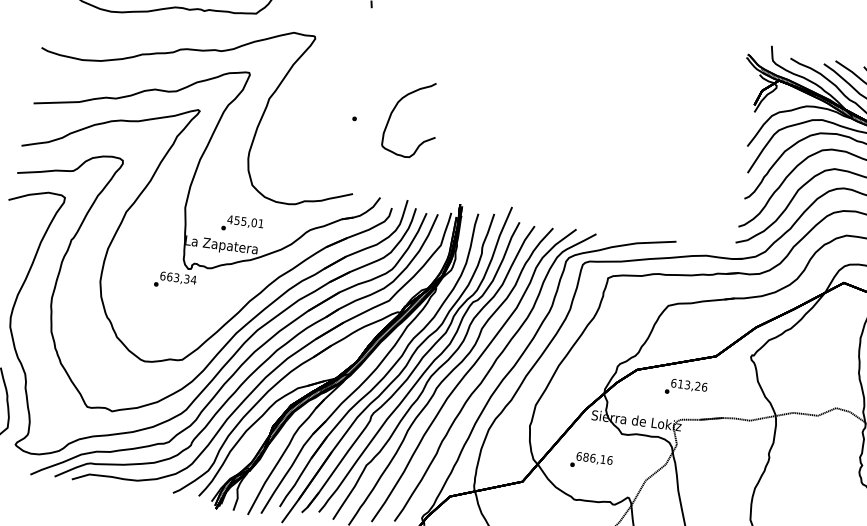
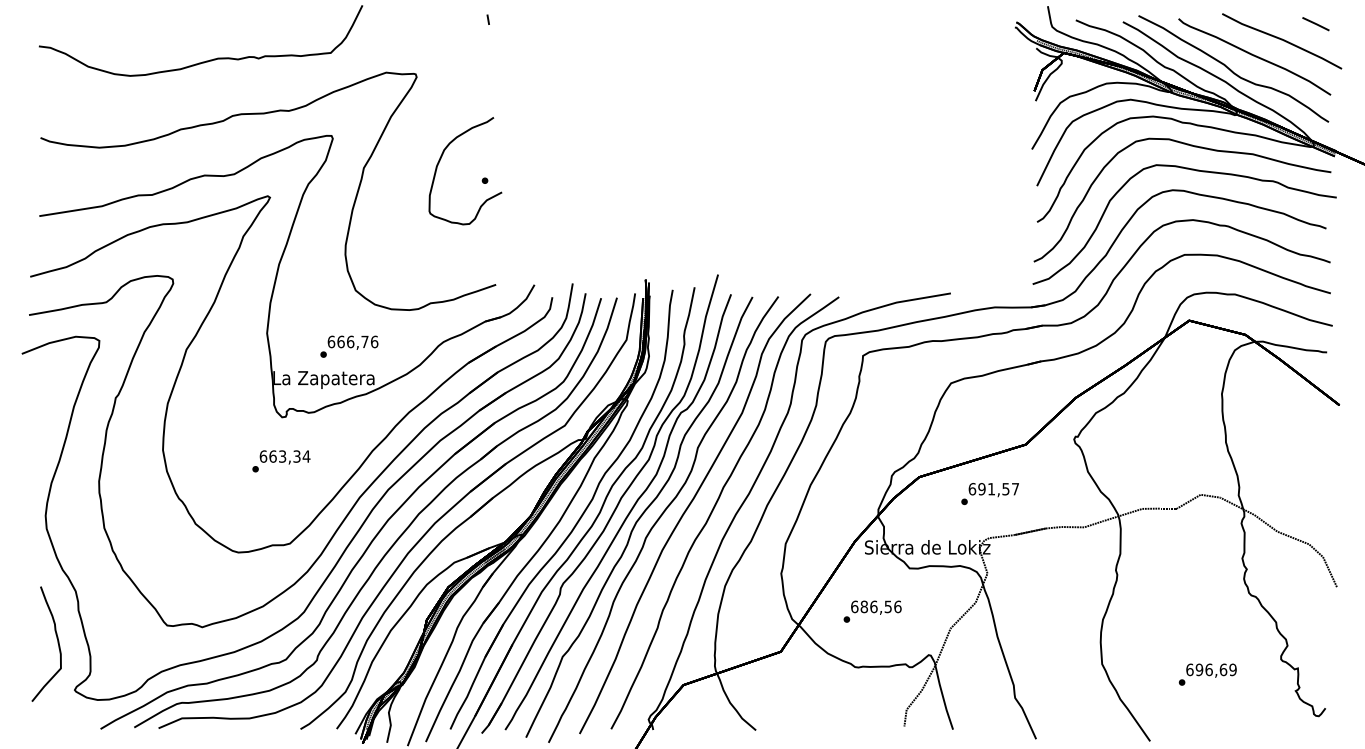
curve: (394, 110) -> (440, 161), moved
text: (245, 221) -> (352, 341), 455,01 -> 666,76
text: (175, 281) -> (281, 461), moved
text: (692, 385) -> (998, 488), 613,26 -> 691,57
text: (602, 459) -> (887, 606), 686,16 -> 686,56

